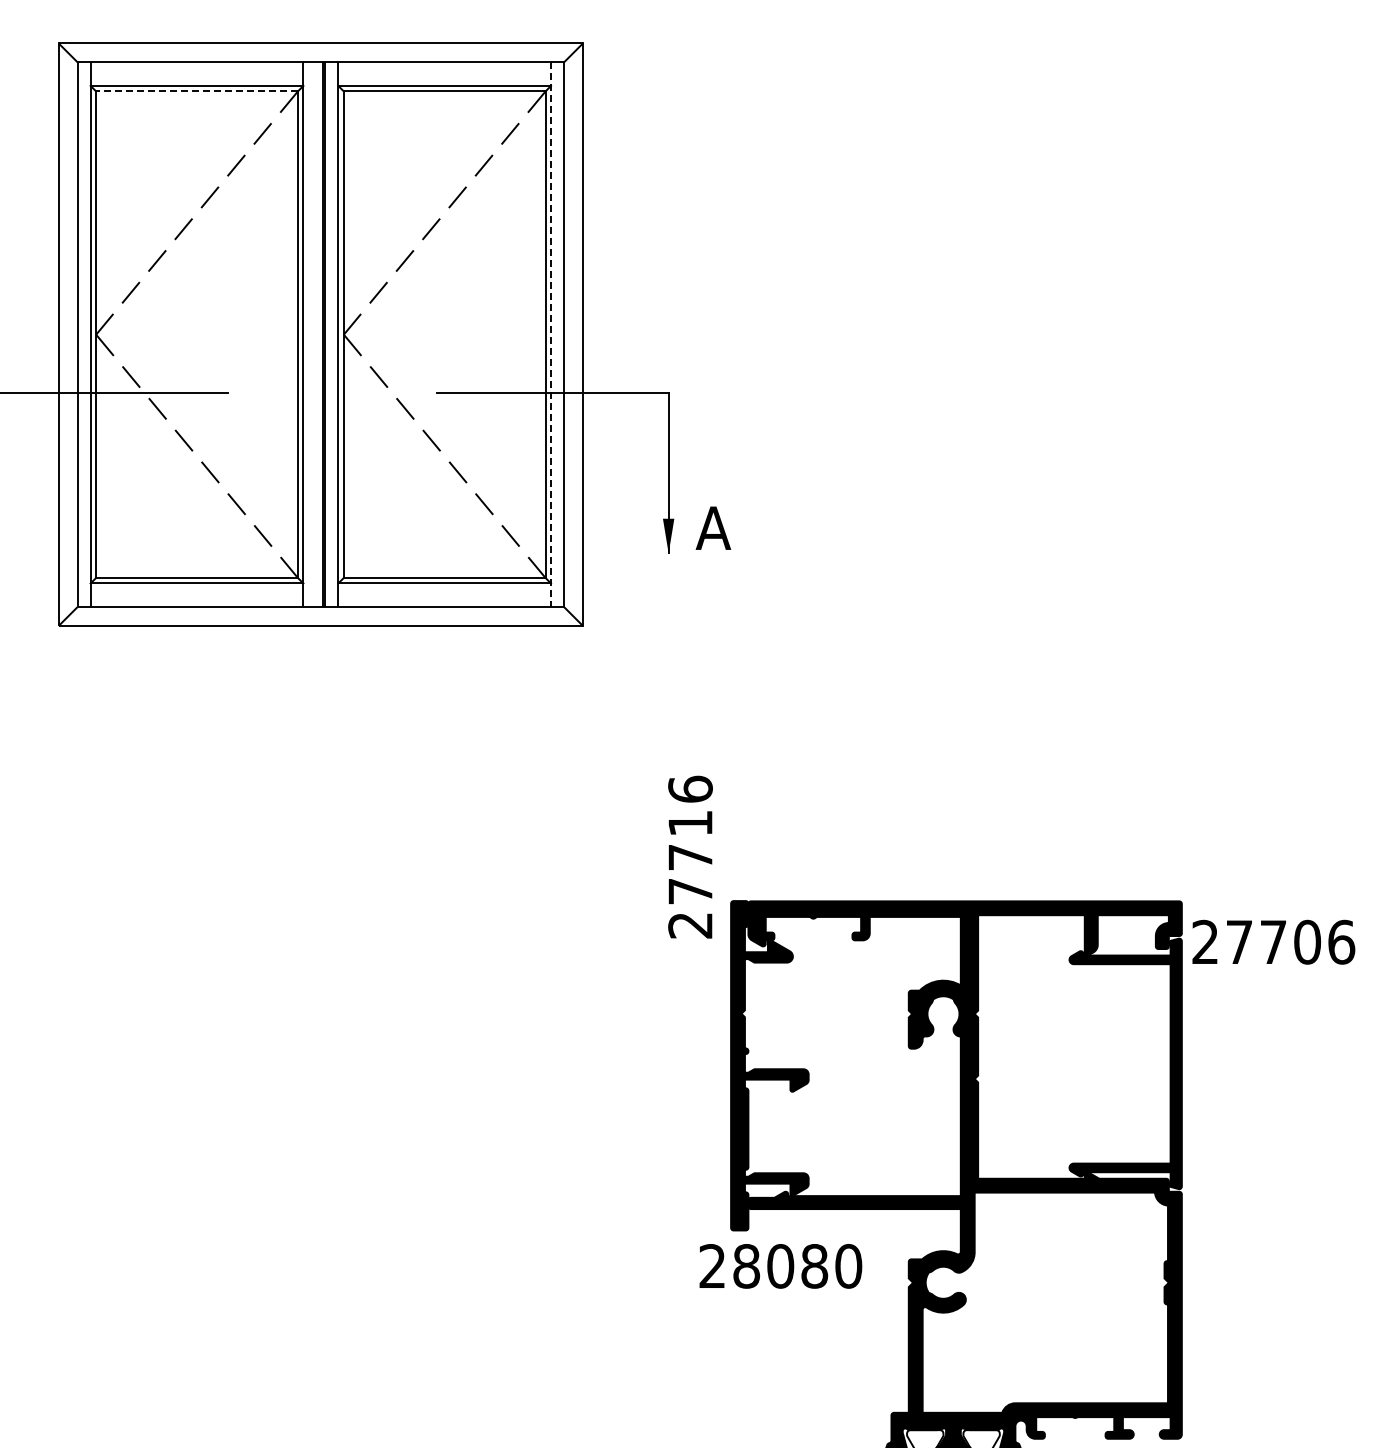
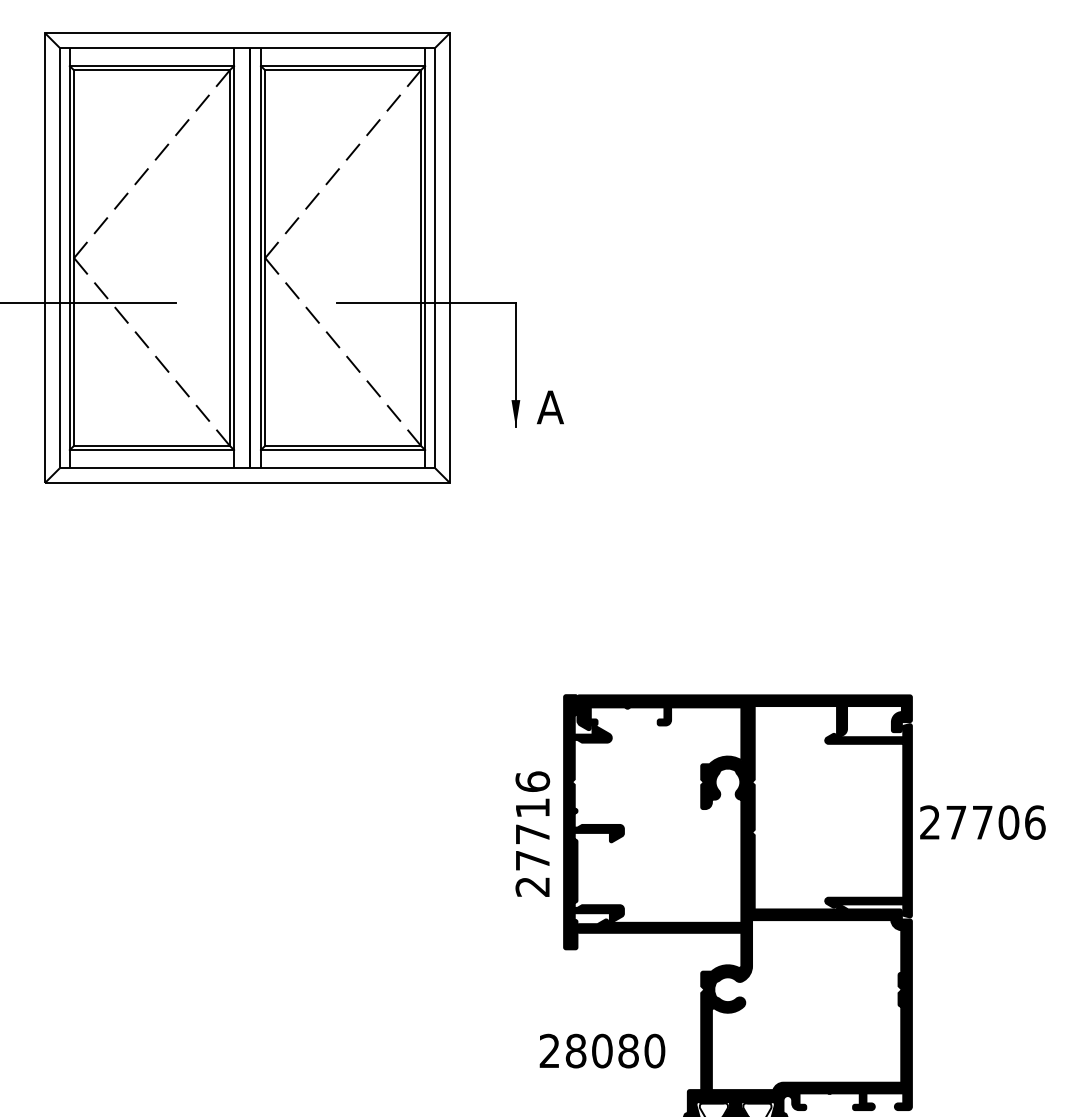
line: (197, 91) -> (152, 70), dashed -> solid
line: (551, 335) -> (425, 258), dashed -> solid
text: (690, 856) -> (532, 833), moved
text: (1273, 941) -> (982, 822), moved
text: (780, 1266) -> (602, 1051), moved

